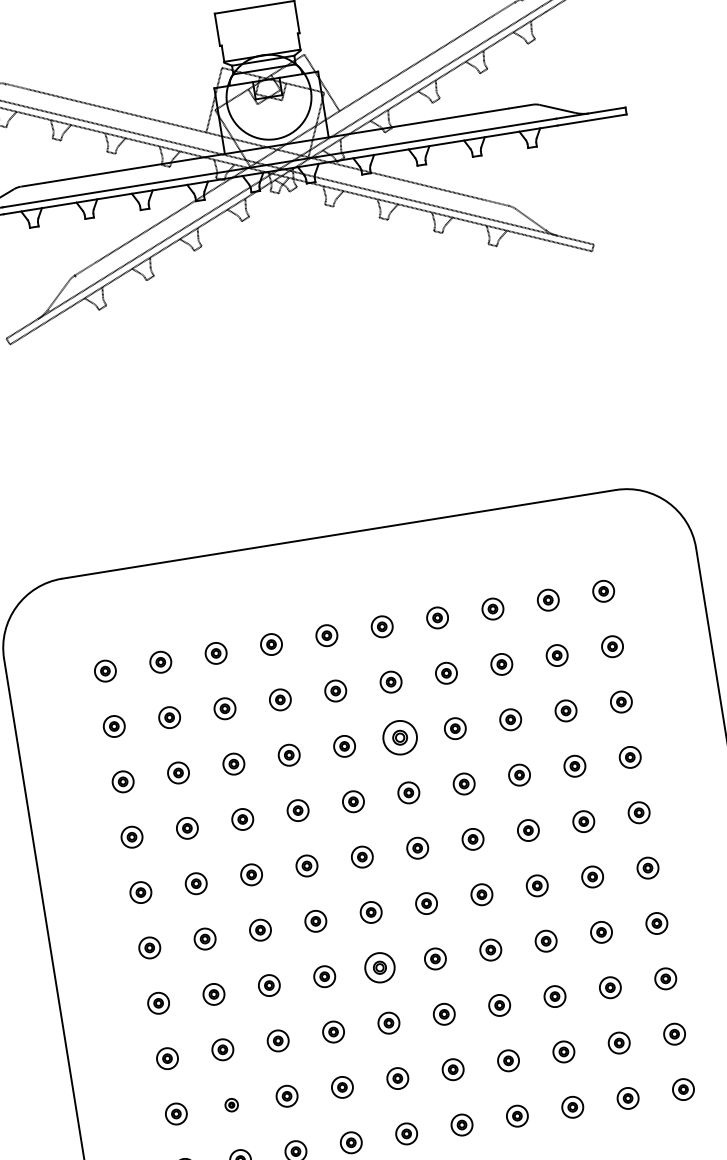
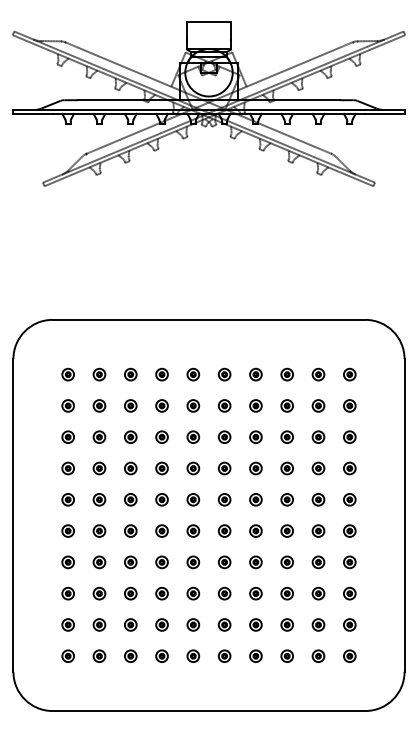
part: (399, 736) -> (224, 436), size x0.62
part: (380, 968) -> (193, 562), size x0.71
part: (231, 1104) -> (99, 624), size x1.67

